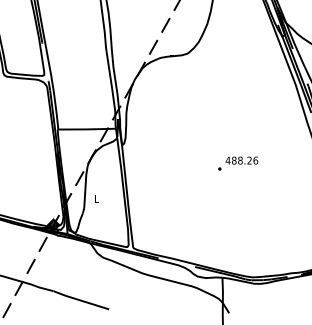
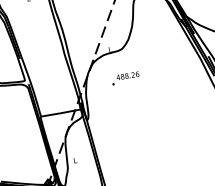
text: (238, 163) -> (125, 78), moved

